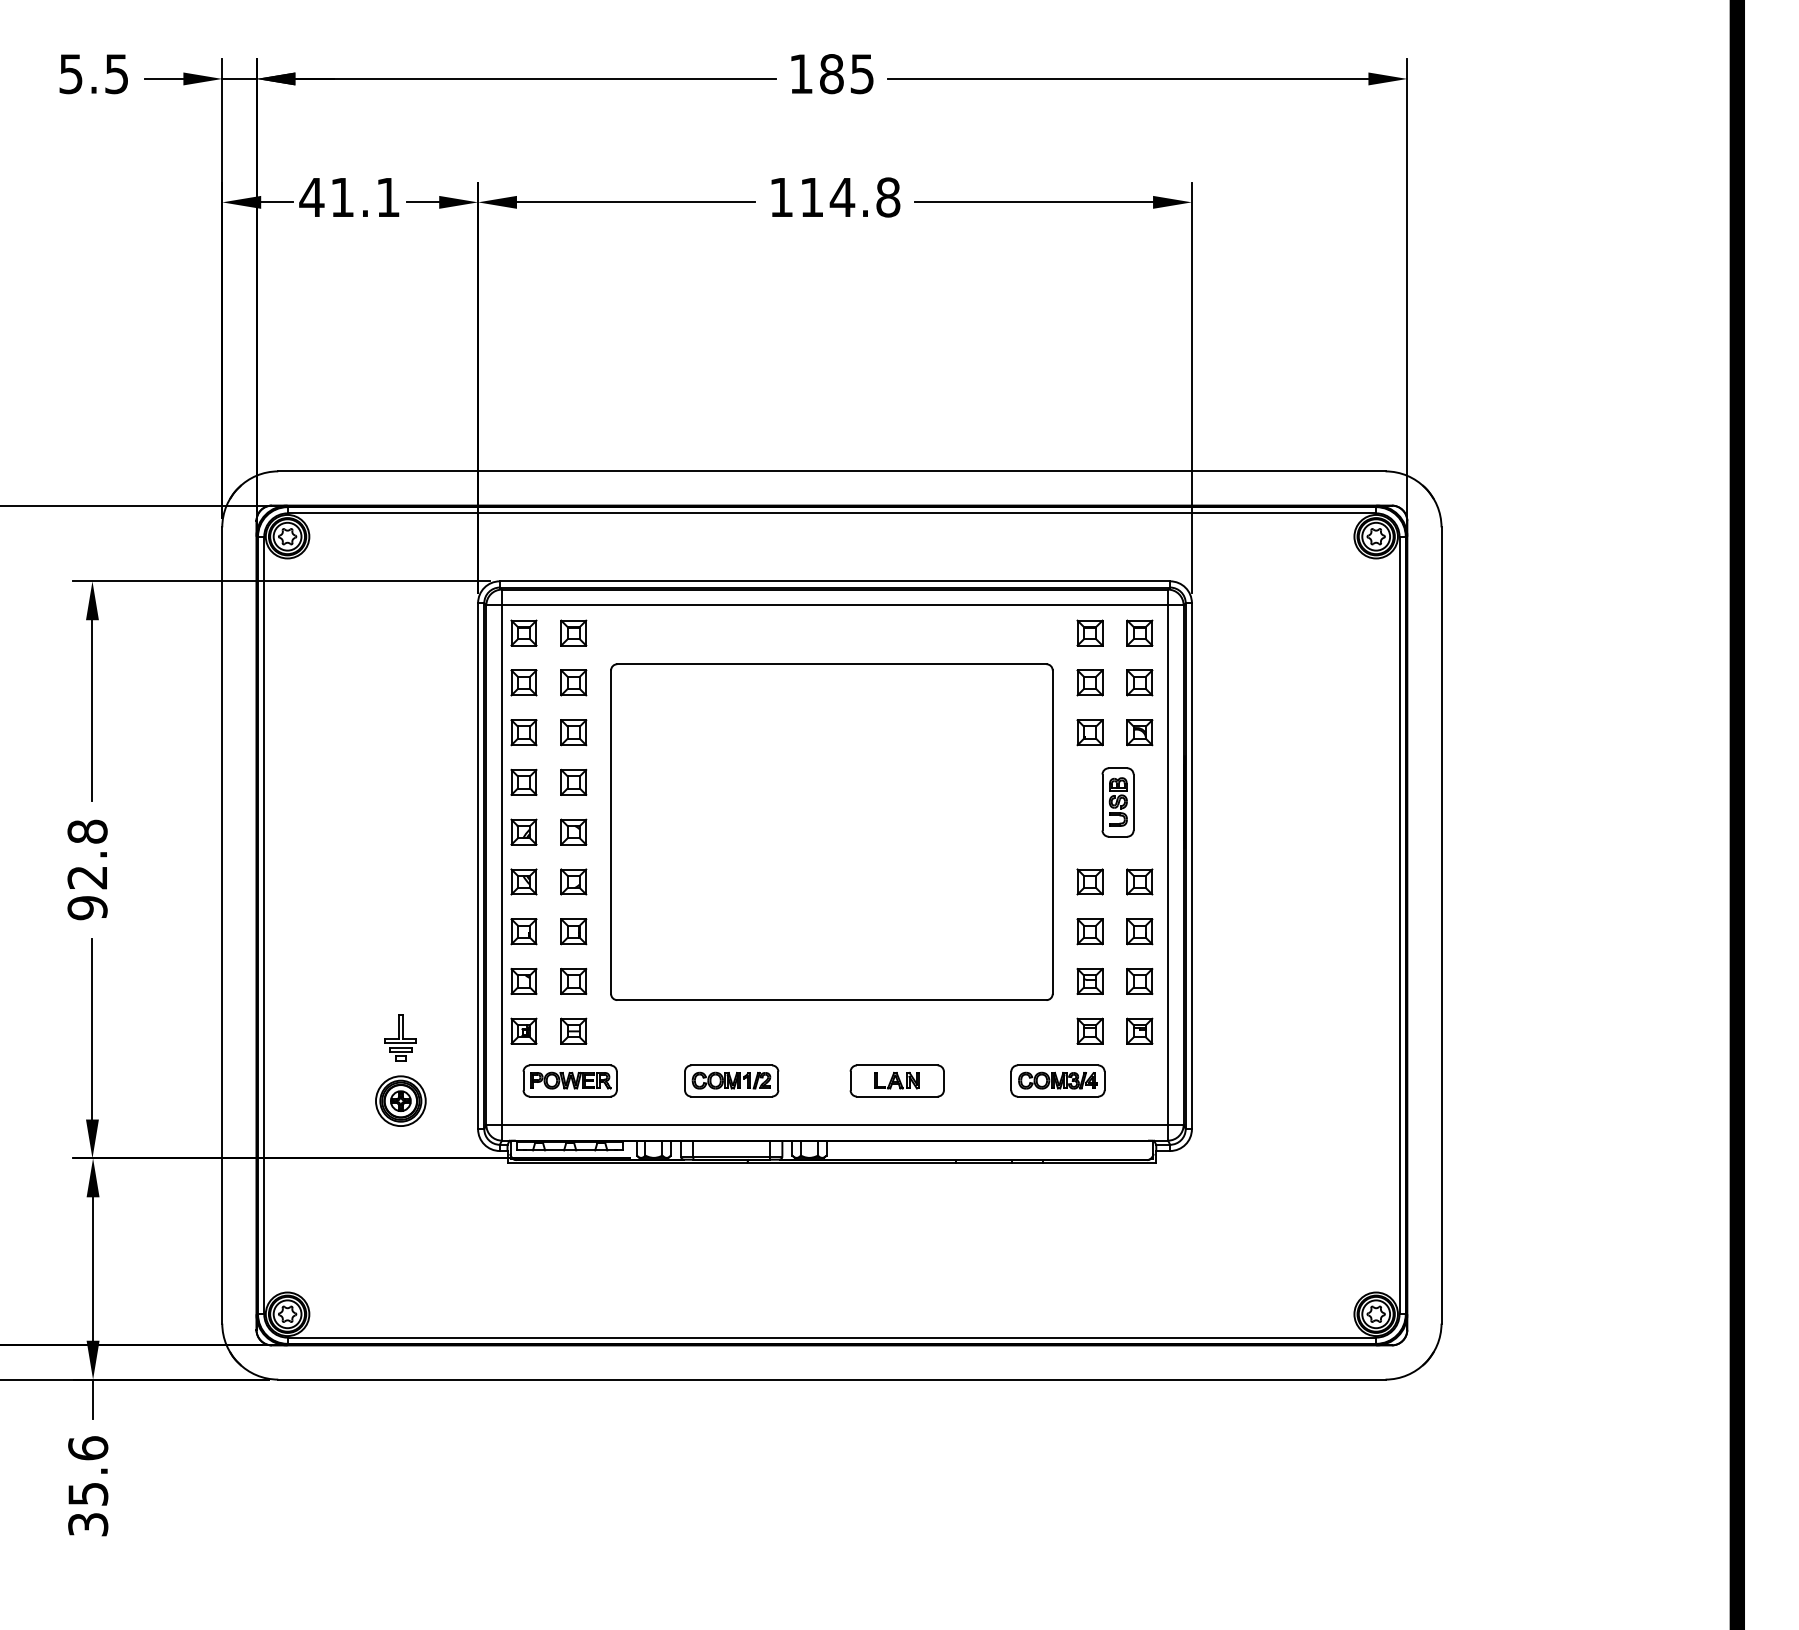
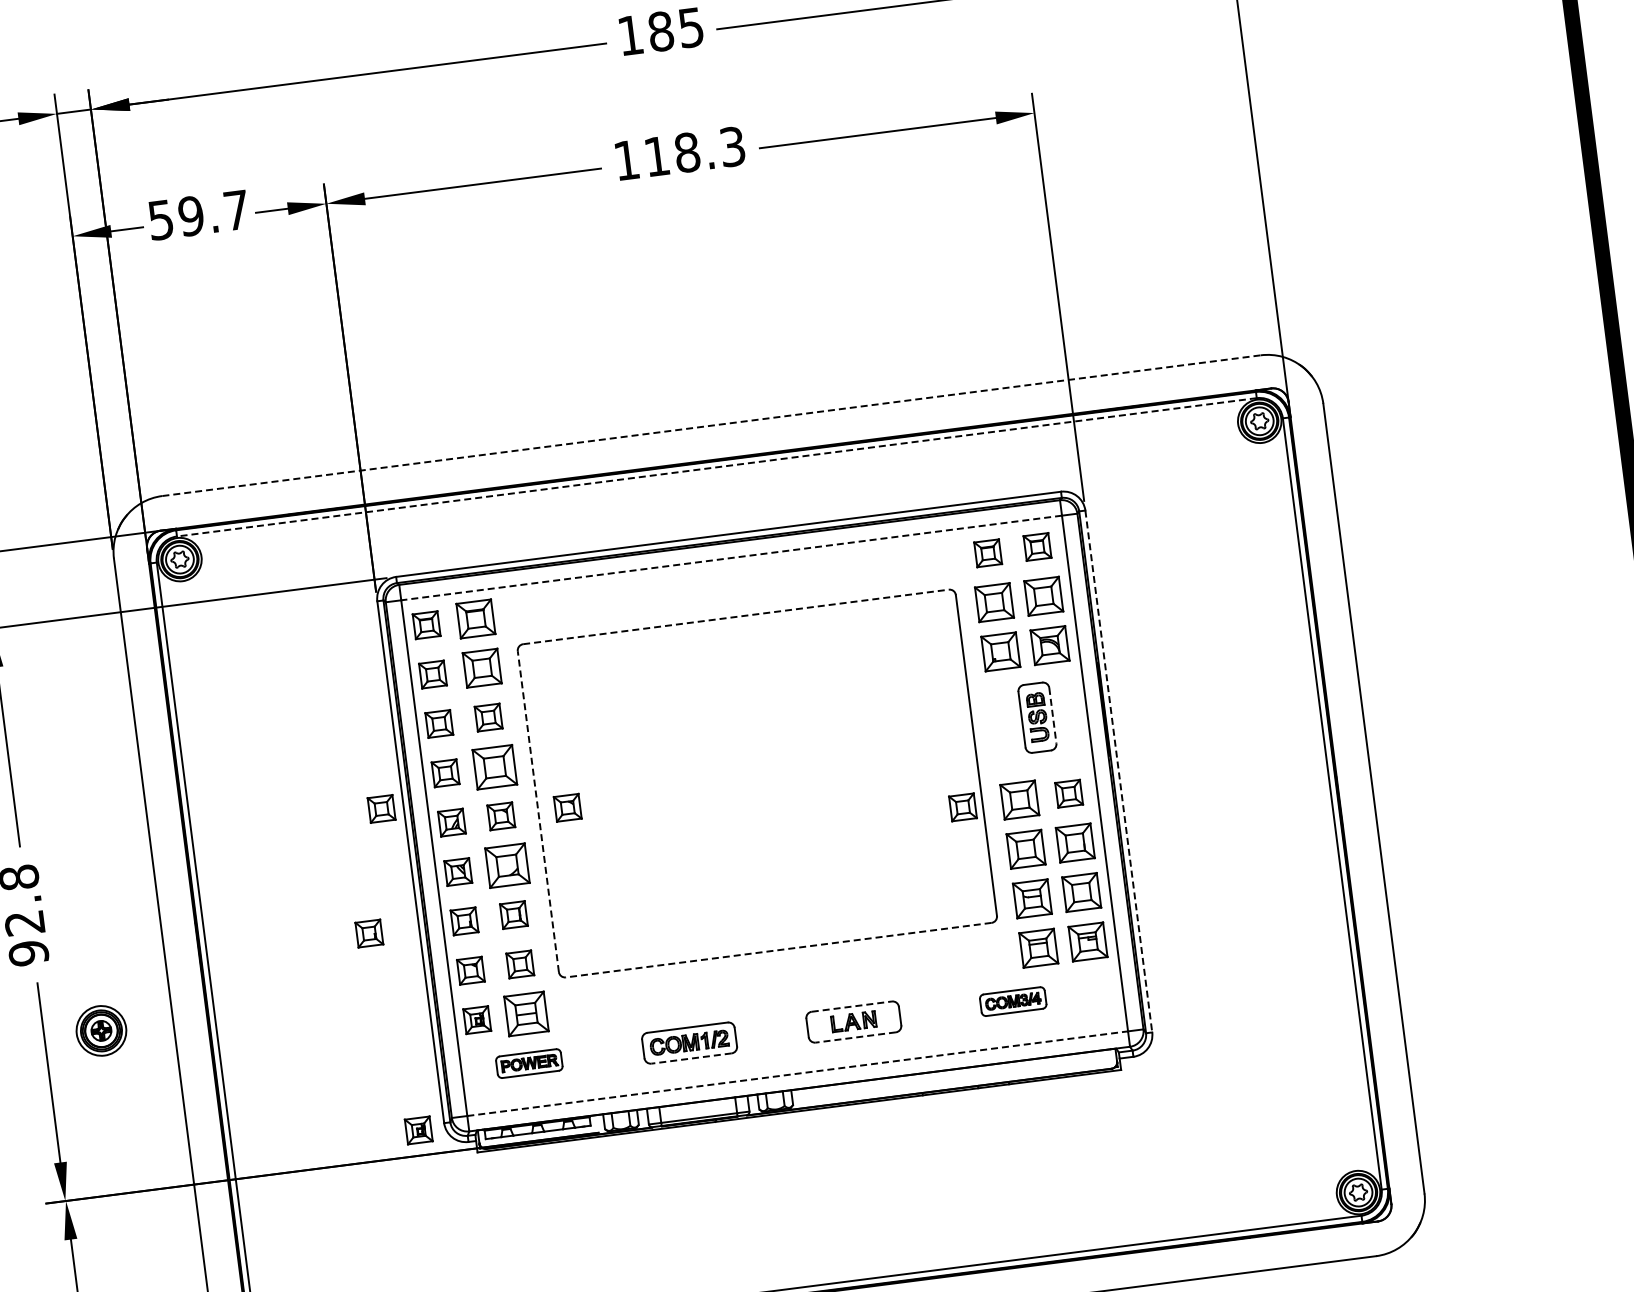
text: (349, 197) -> (198, 215), 41.1 -> 59.7
text: (864, 197) -> (709, 149), 114.8 -> 118.3
line: (831, 471) -> (711, 425), solid -> dashed
line: (831, 513) -> (716, 467), solid -> dashed
line: (834, 605) -> (731, 558), solid -> dashed
part: (573, 632) -> (475, 618), size x1.4
line: (831, 664) -> (735, 617), solid -> dashed
part: (573, 682) -> (482, 667), size x1.4
part: (1089, 682) -> (993, 602), size x1.4
part: (1139, 682) -> (1043, 595), size x1.4
part: (1089, 732) -> (1000, 651), size x1.4
part: (1139, 732) -> (1049, 645), size x1.4
part: (573, 781) -> (494, 766), size x1.6
line: (1133, 802) -> (1052, 715), solid -> dashed
part: (455, 809) -> (381, 808), added
part: (640, 831) -> (567, 807), added
line: (611, 832) -> (538, 811), solid -> dashed
line: (1191, 866) -> (1118, 771), solid -> dashed
part: (573, 881) -> (507, 865), size x1.6
part: (1032, 881) -> (962, 806), added
part: (1089, 881) -> (1019, 799), size x1.4
part: (427, 931) -> (368, 933), added
part: (1089, 931) -> (1025, 849), size x1.4
part: (1139, 931) -> (1075, 842), size x1.4
part: (1089, 981) -> (1031, 898), size x1.4
part: (1139, 981) -> (1081, 892), size x1.4
line: (831, 1000) -> (778, 950), solid -> dashed
part: (573, 1030) -> (526, 1013), size x1.6
part: (1089, 1030) -> (1038, 947), size x1.4
part: (1139, 1030) -> (1087, 941), size x1.4
part: (400, 1037) -> (355, 1042), removed
line: (897, 1065) -> (852, 1006), solid -> dashed
part: (569, 1080) -> (528, 1063), size x0.7
part: (1057, 1080) -> (1012, 1001), size x0.7
line: (731, 1096) -> (691, 1058), solid -> dashed
line: (896, 1096) -> (855, 1037), solid -> dashed
part: (400, 1100) -> (101, 1030), moved
line: (835, 1125) -> (798, 1074), solid -> dashed
part: (451, 1132) -> (418, 1129), added

